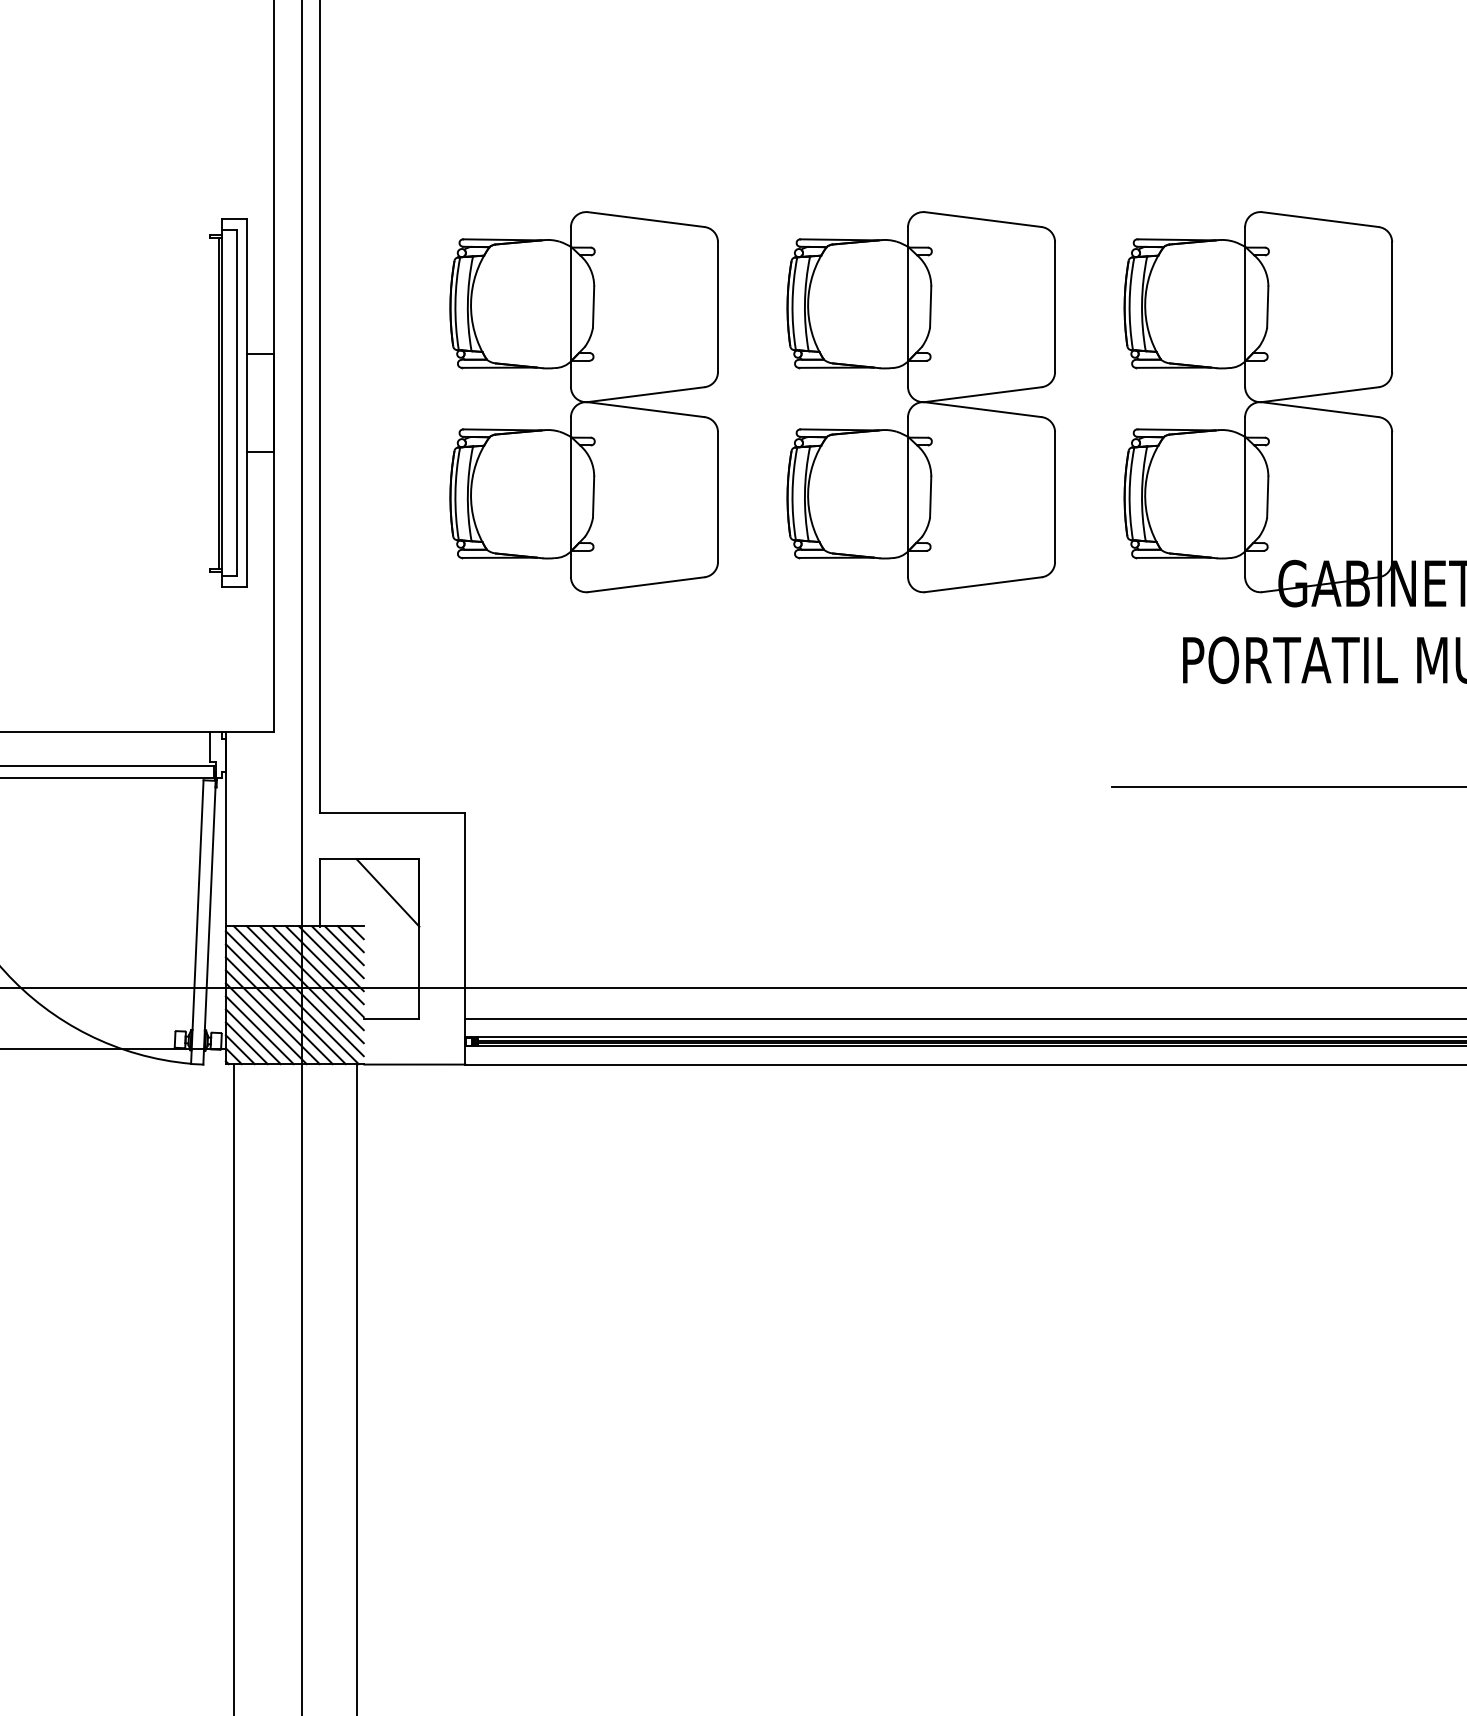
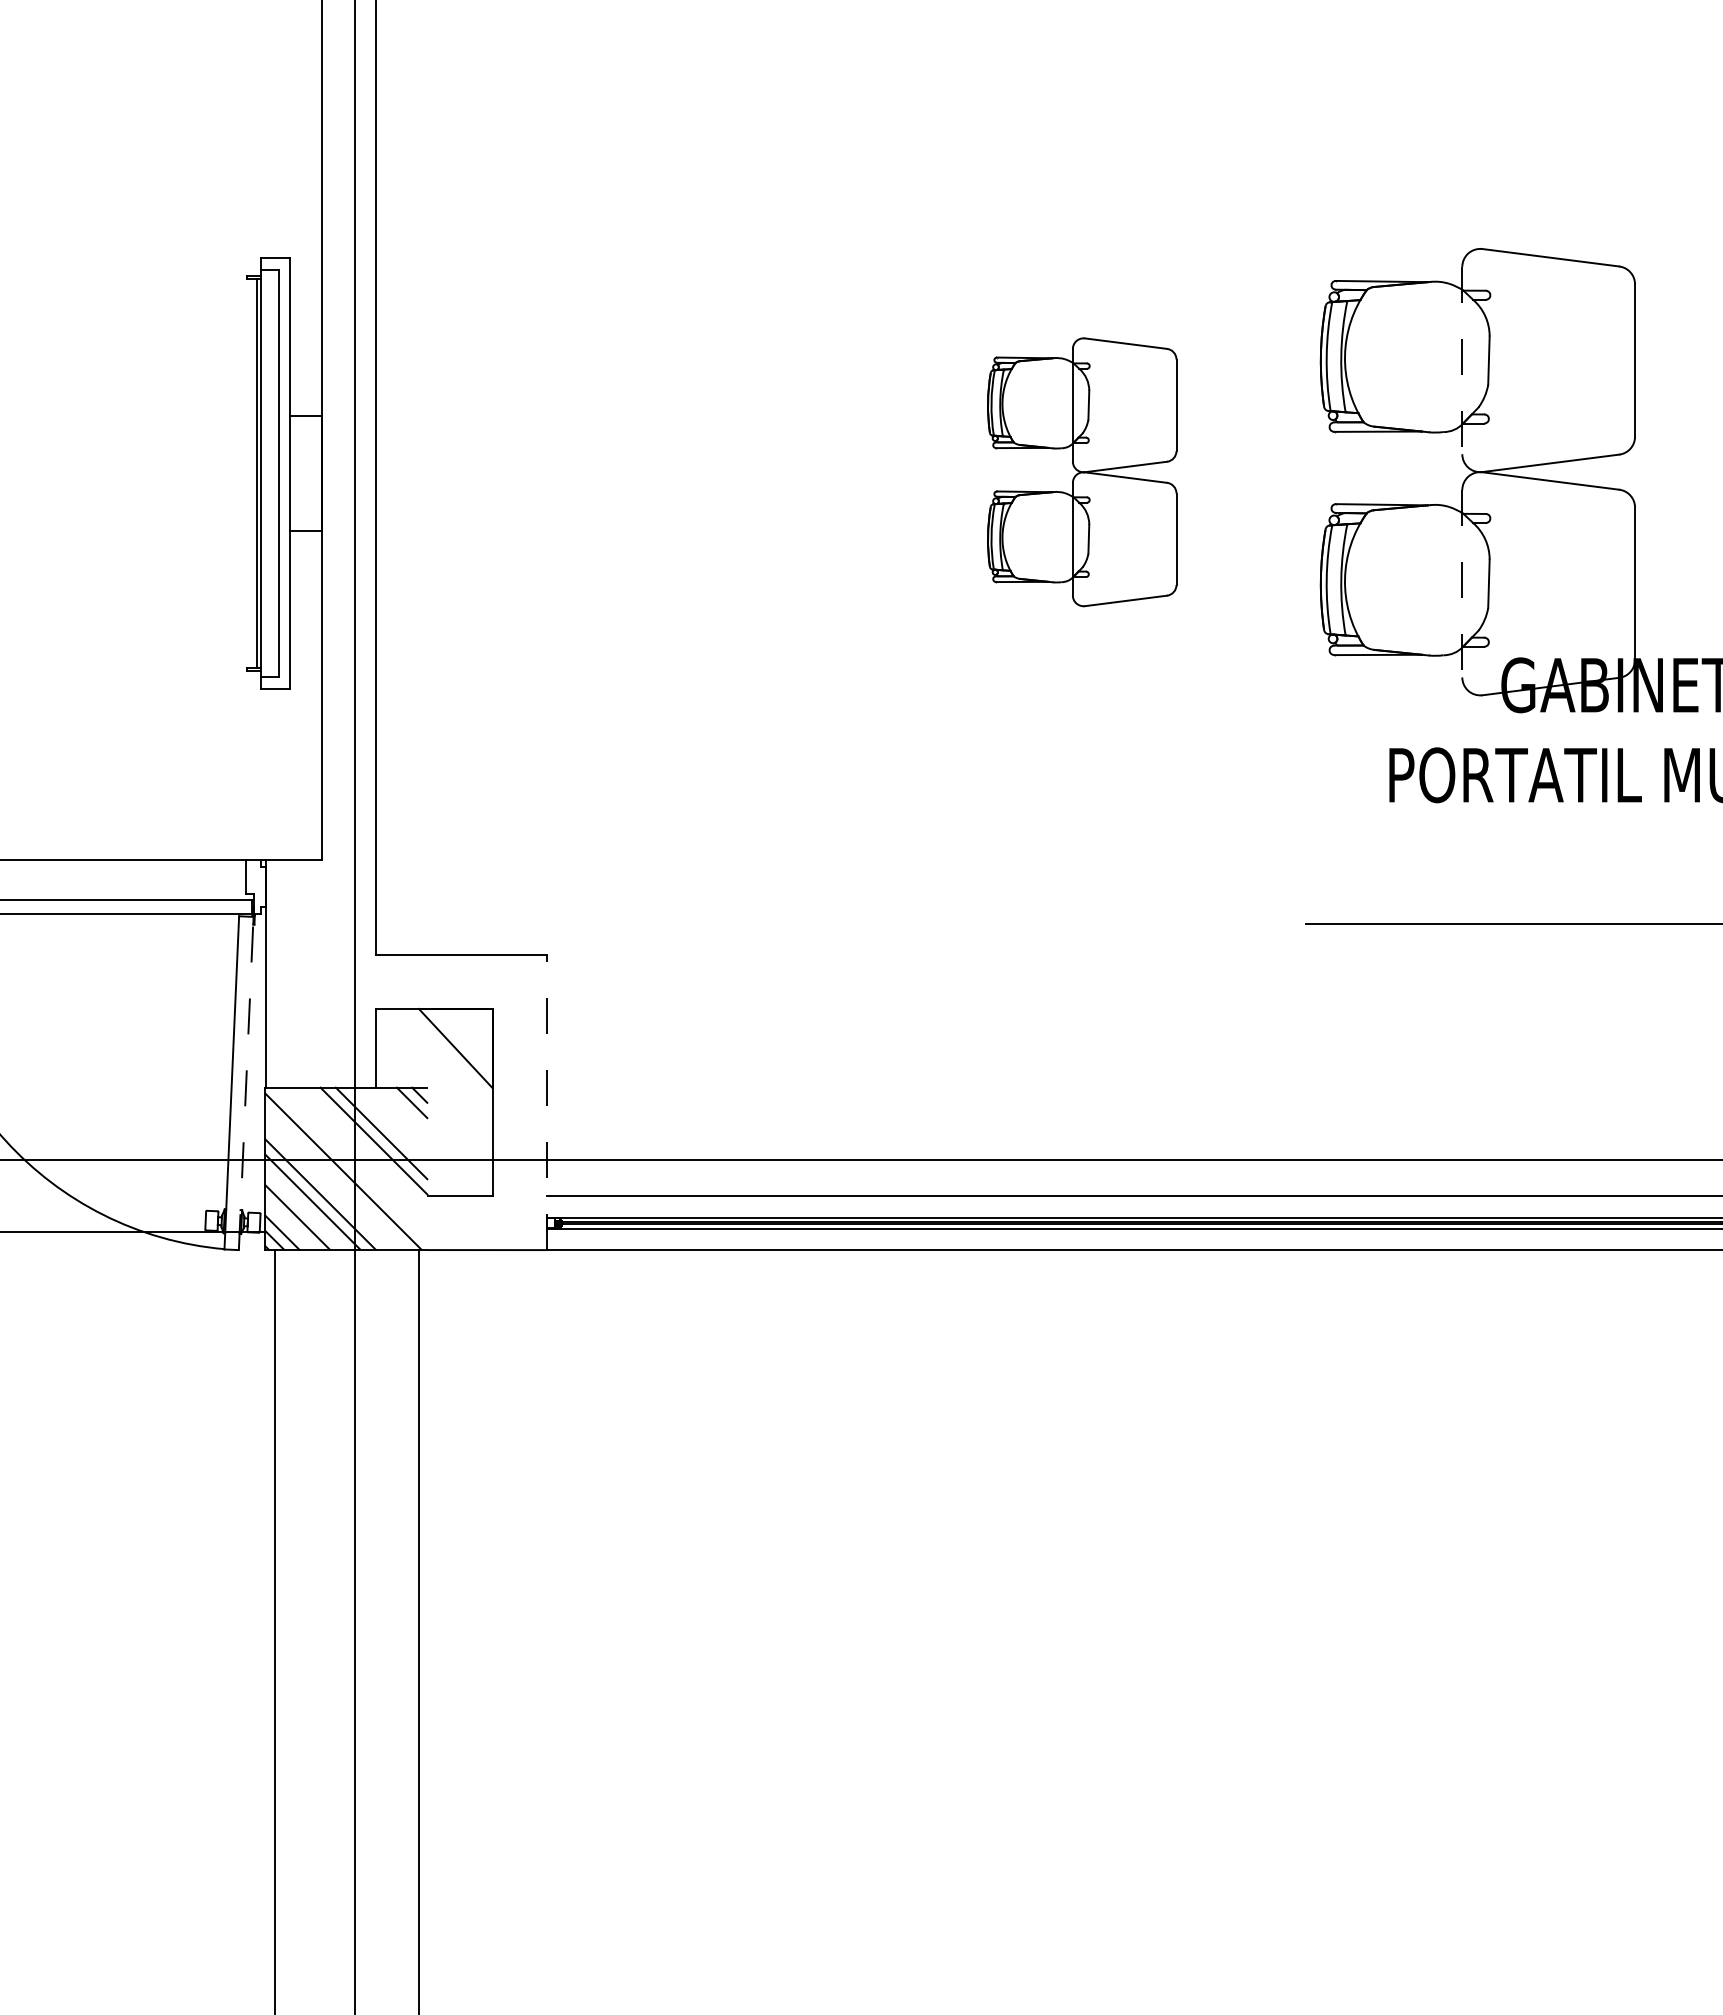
line: (1245, 307) -> (1462, 360), solid -> dashed
part: (584, 402) -> (686, 472), removed
part: (921, 402) -> (1082, 472), size x0.6
line: (1245, 496) -> (1462, 583), solid -> dashed
line: (209, 922) -> (246, 1083), solid -> dashed
line: (465, 938) -> (546, 1102), solid -> dashed
line: (344, 945) -> (404, 1110), removed
line: (337, 951) -> (396, 1117), removed
line: (331, 958) -> (389, 1125), removed
line: (312, 978) -> (366, 1148), removed
line: (305, 984) -> (358, 1155), removed
line: (298, 990) -> (350, 1163), removed
line: (285, 1003) -> (335, 1178), removed
line: (278, 1010) -> (327, 1186), removed
line: (260, 1030) -> (305, 1209), removed
line: (246, 1042) -> (289, 1224), removed

